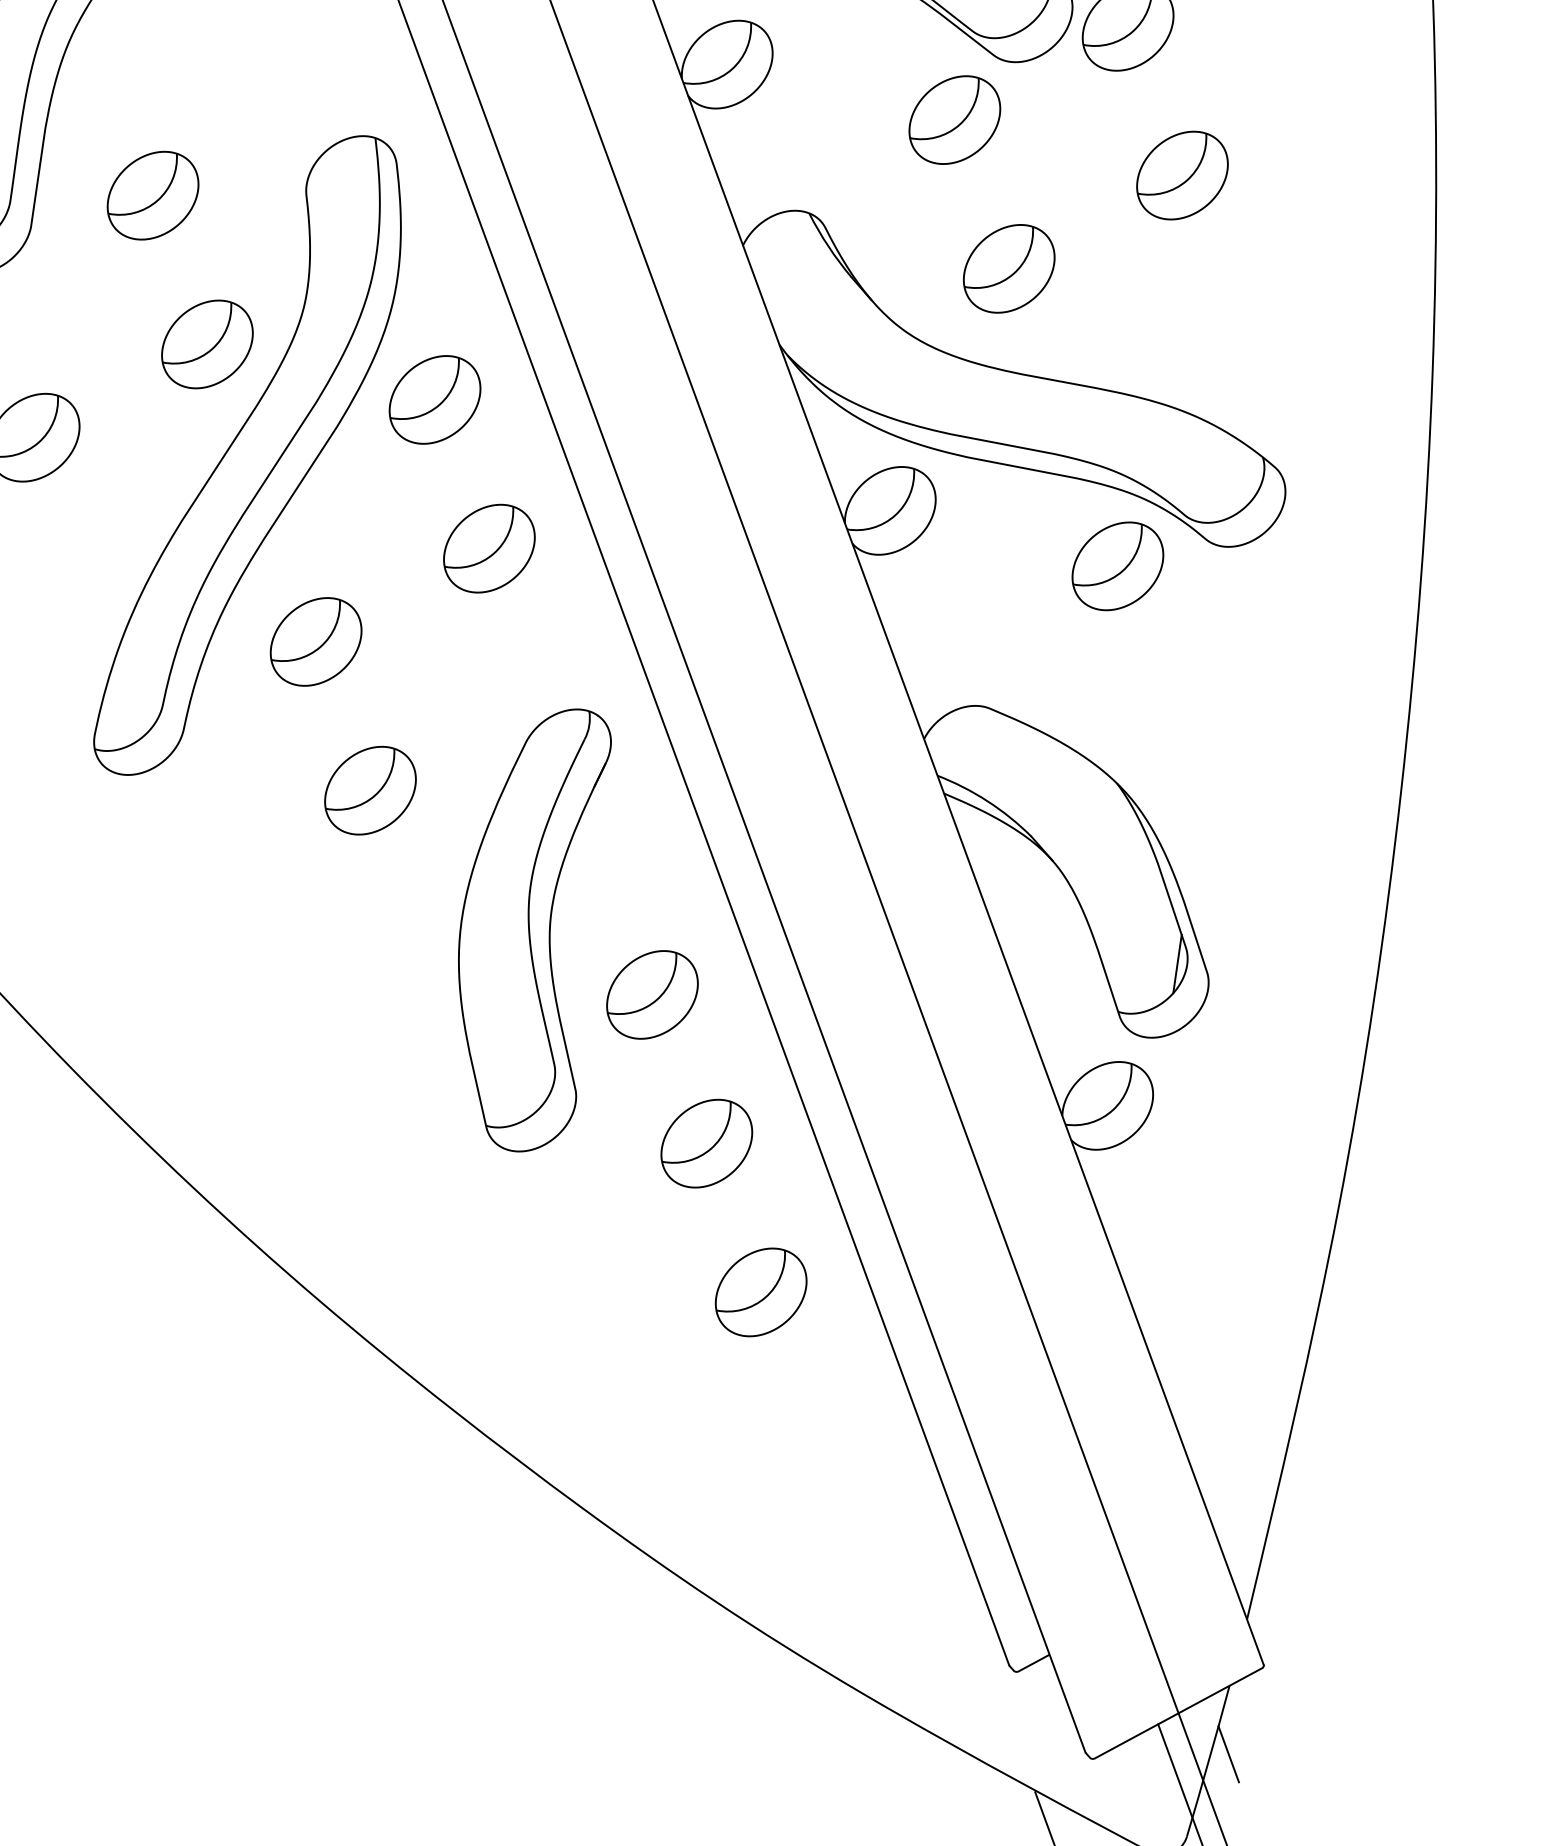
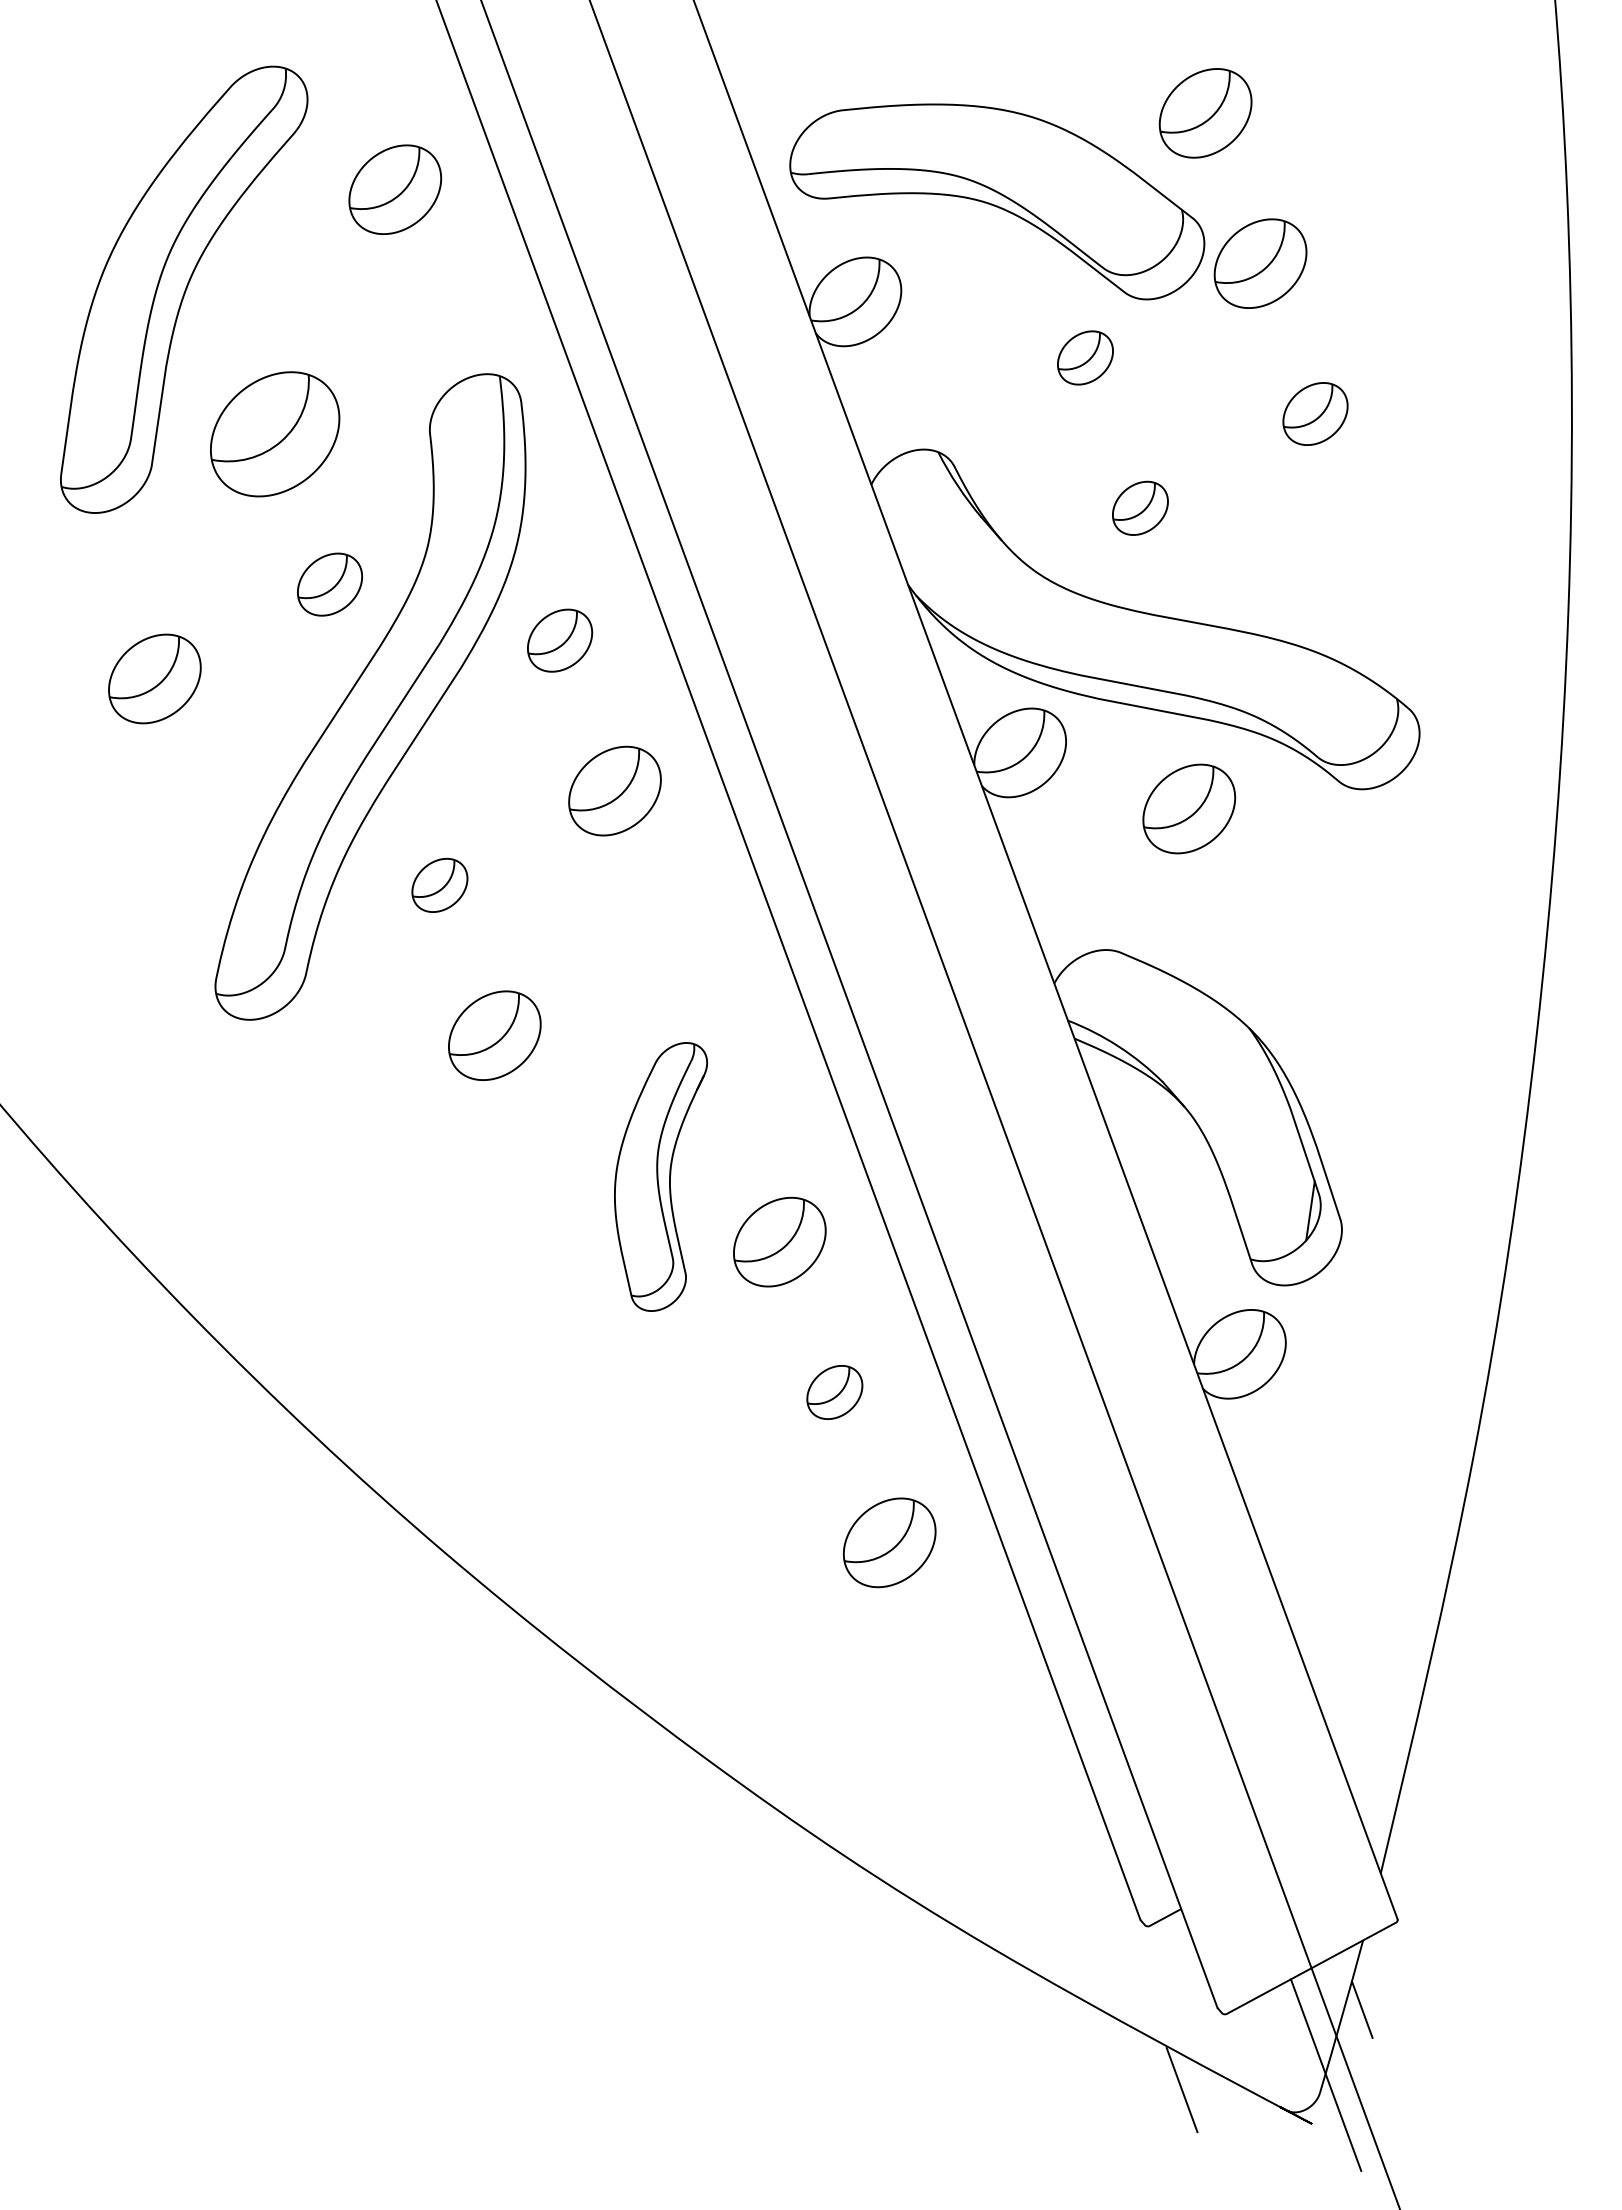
part: (954, 119) -> (1085, 357), size x0.6
part: (1182, 175) -> (1315, 413), size x0.7
part: (152, 195) -> (274, 434), size x1.4
part: (1009, 269) -> (1140, 508), size x0.6
part: (206, 344) -> (329, 584), size x0.7
part: (434, 399) -> (559, 640), size x0.7
part: (1118, 565) -> (1189, 808), moved
part: (315, 642) -> (439, 885), size x0.6
part: (534, 929) -> (660, 1176), size x0.6
part: (706, 1143) -> (834, 1392), size x0.6

